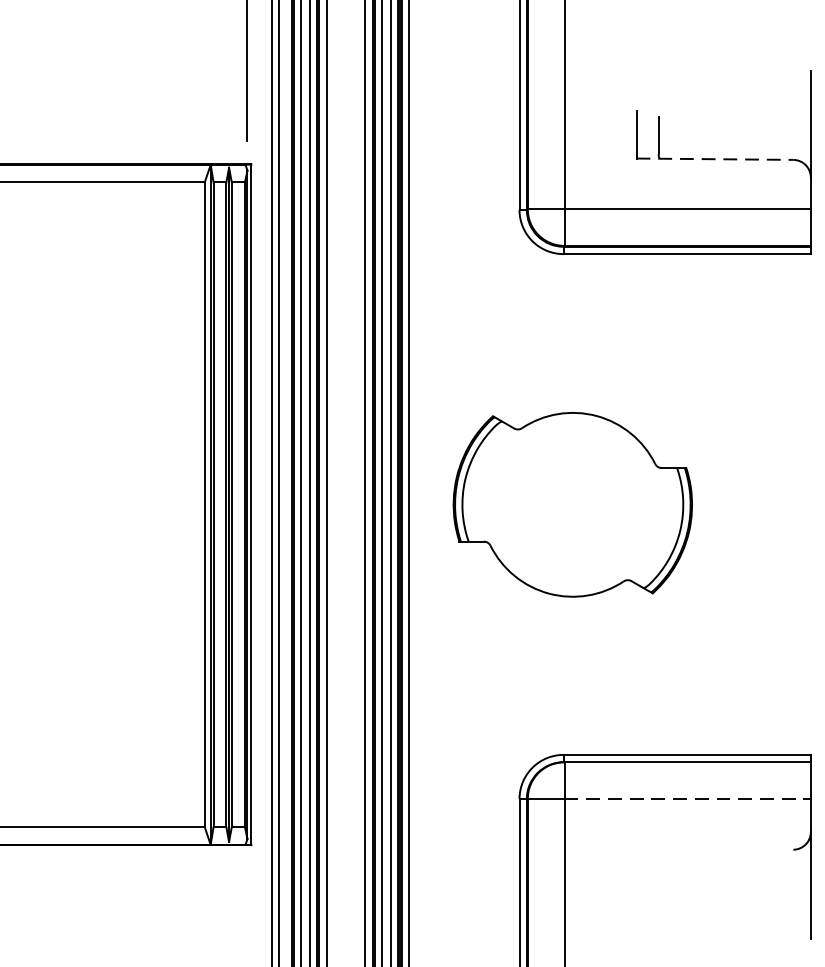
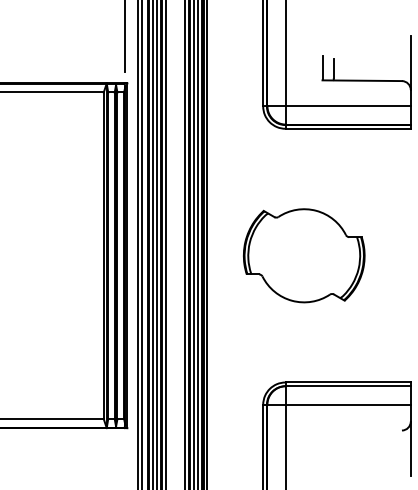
line: (715, 158) -> (362, 80), dashed -> solid
part: (573, 504) -> (304, 255), moved
line: (687, 798) -> (348, 404), dashed -> solid

